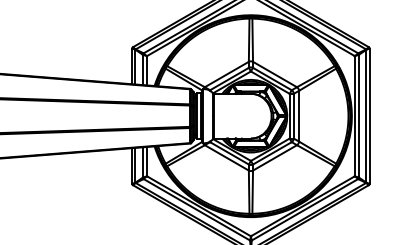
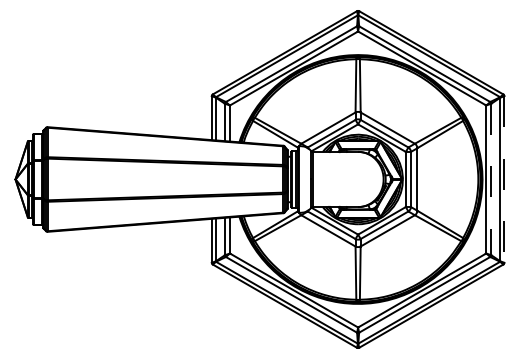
line: (359, 116) -> (491, 179), solid -> dashed
line: (369, 116) -> (504, 179), solid -> dashed

